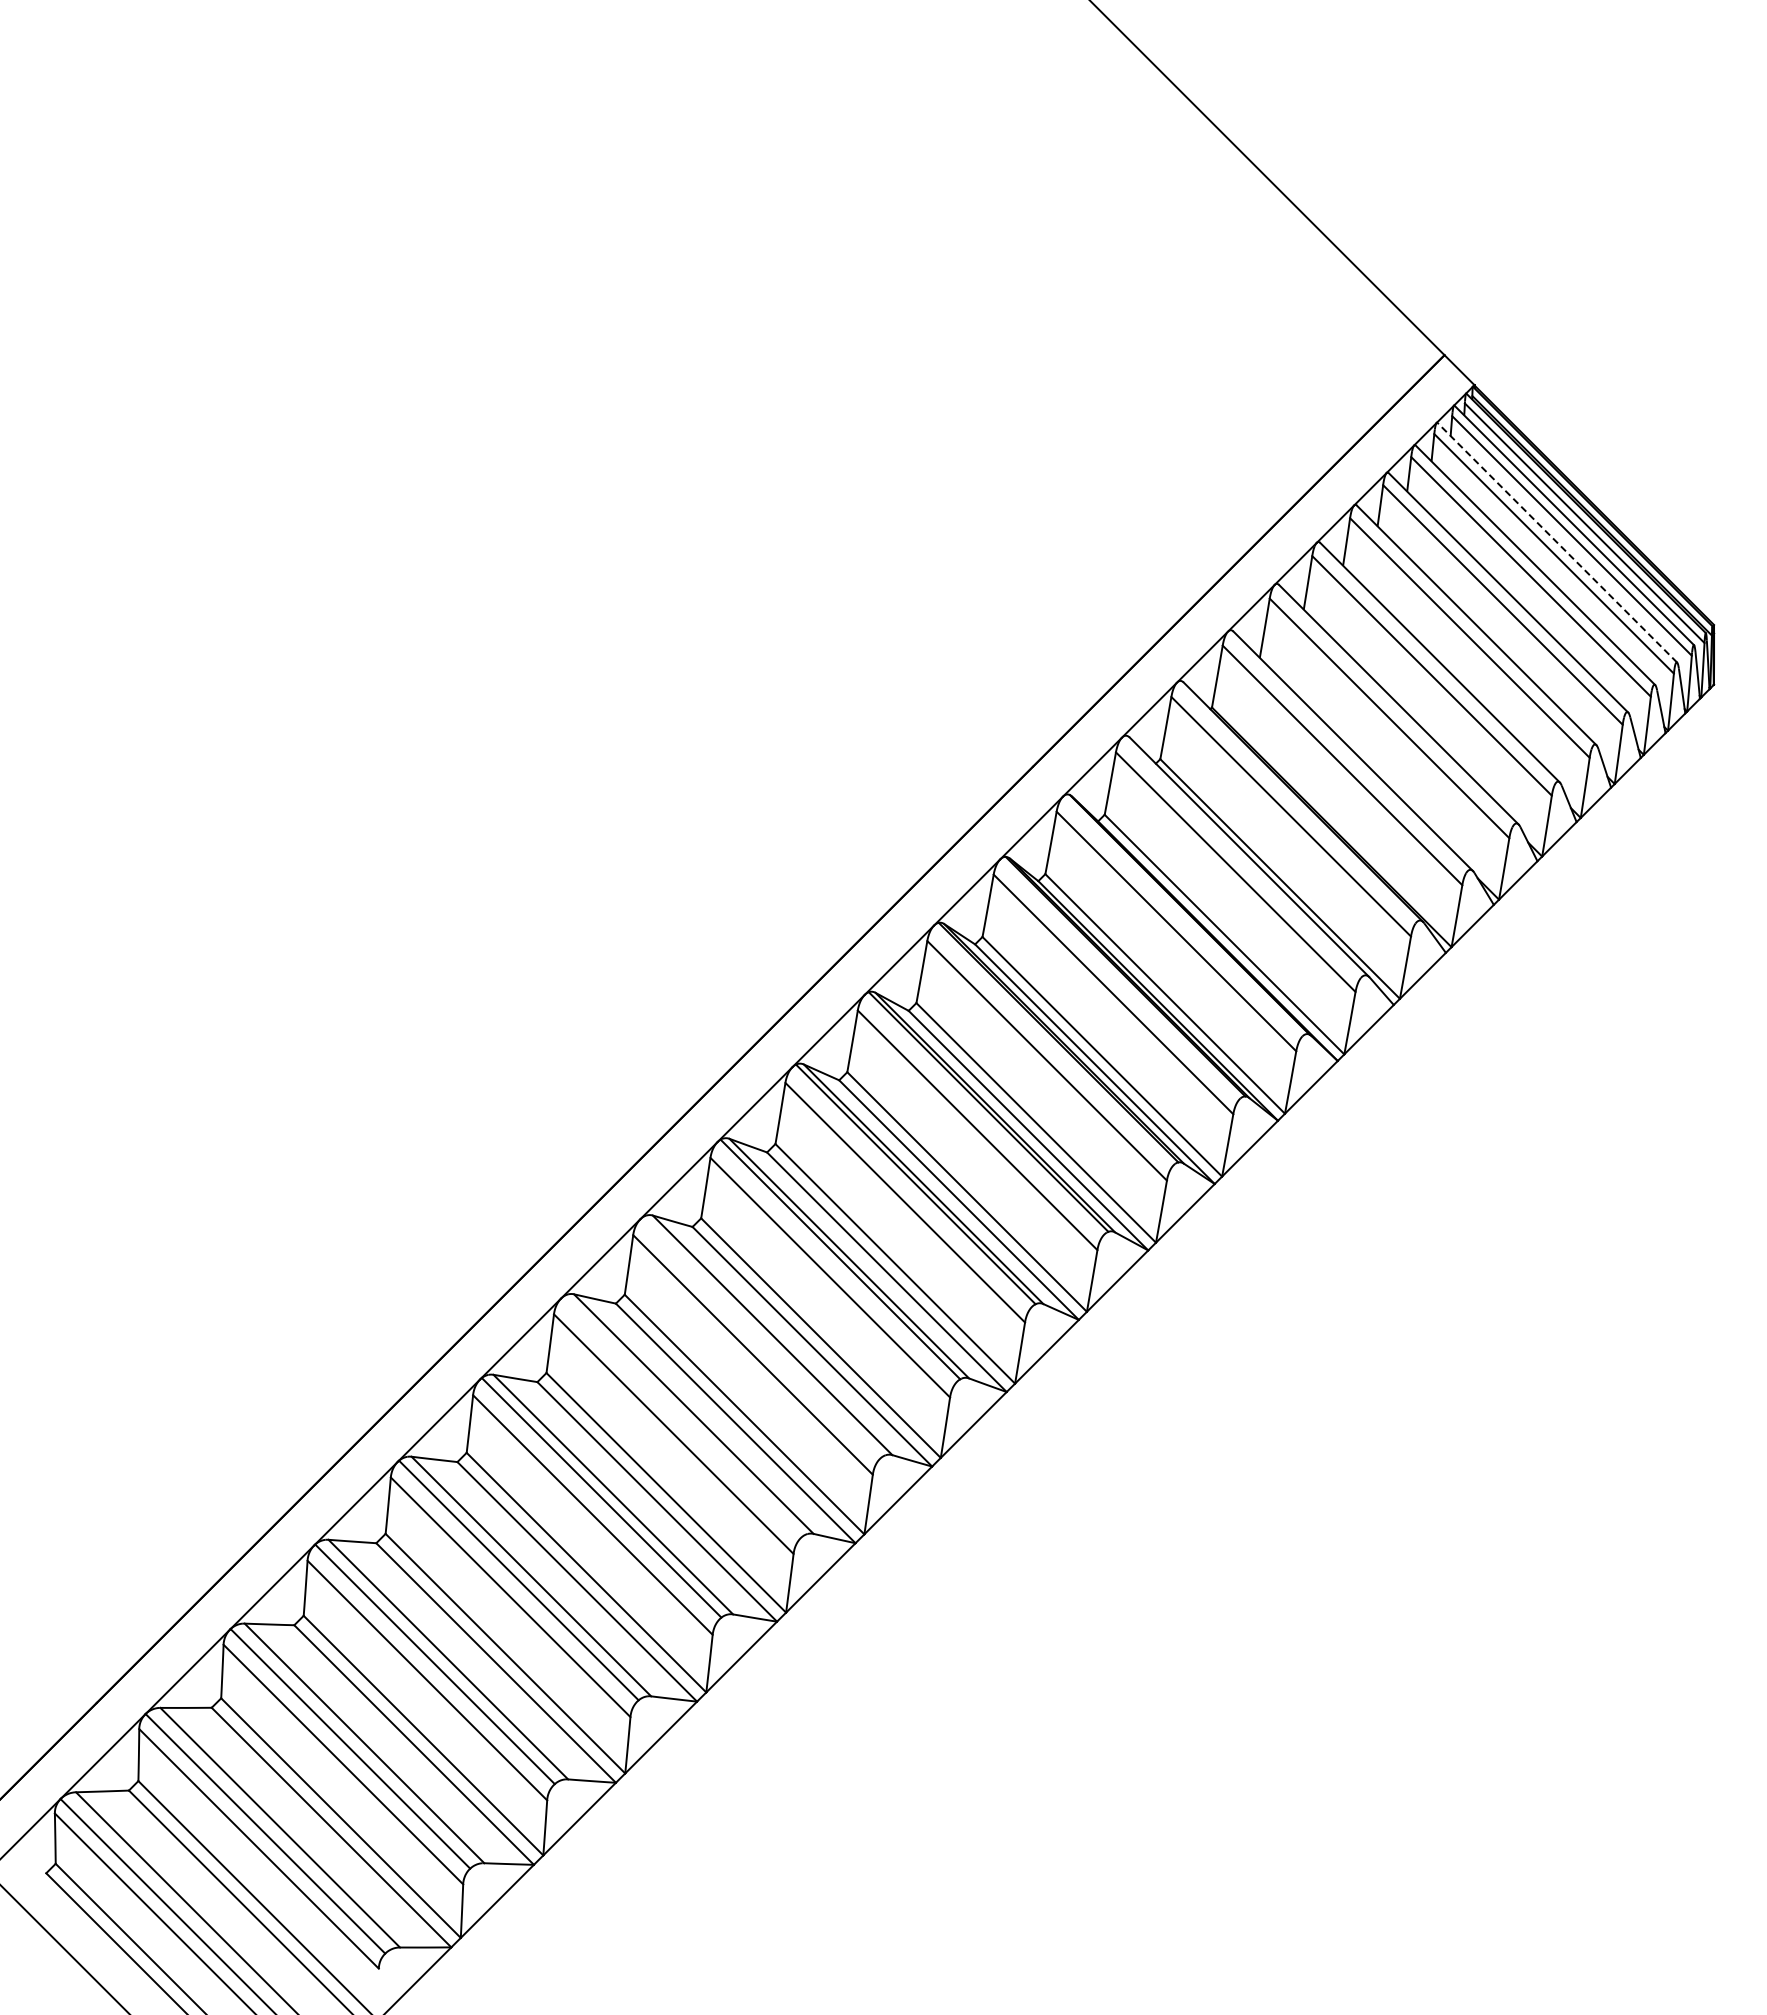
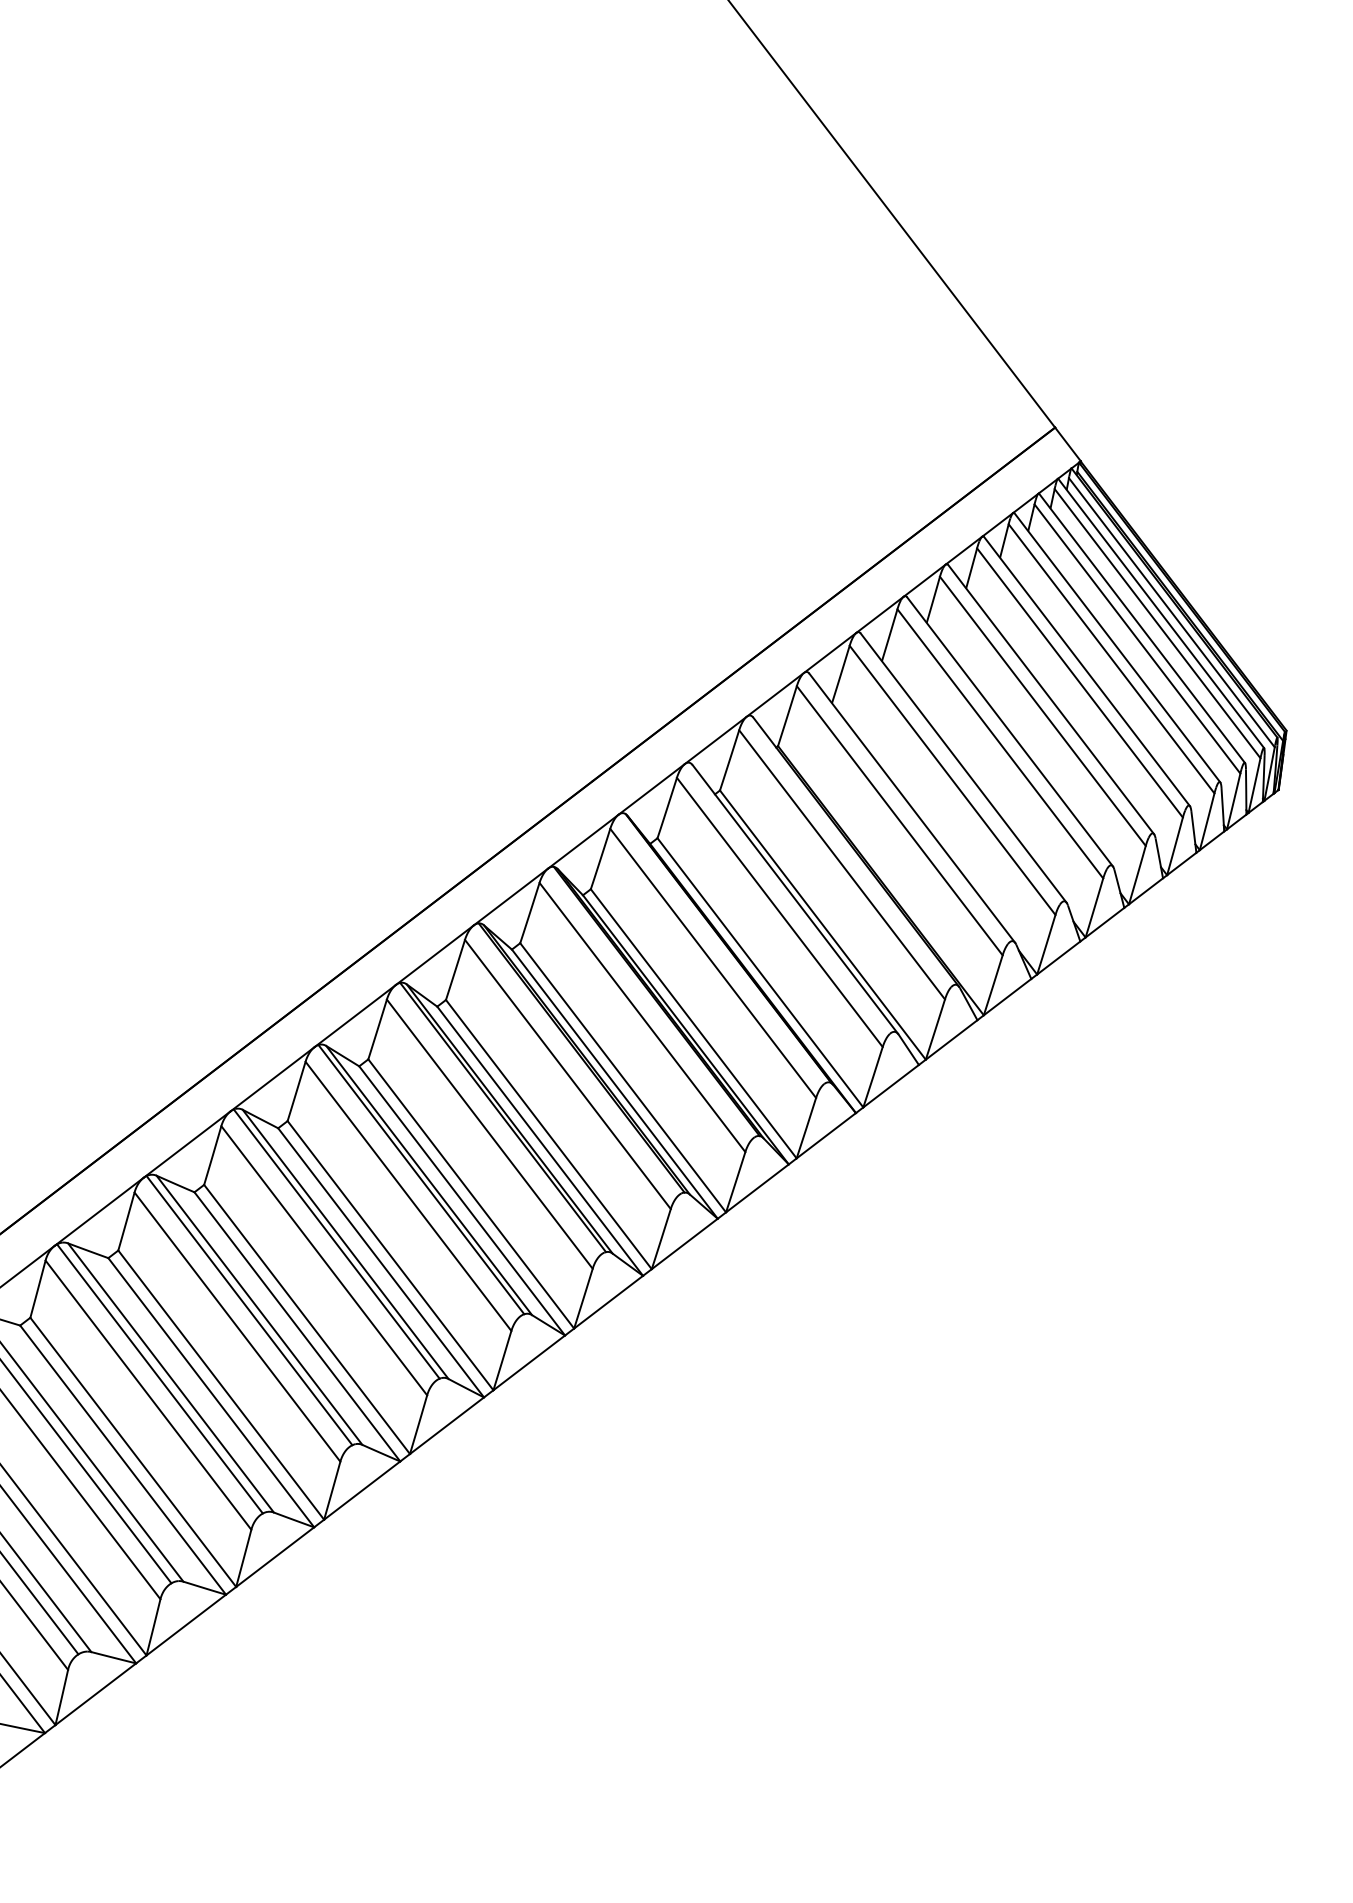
line: (1557, 542) -> (1142, 628), dashed -> solid
line: (762, 1336) -> (249, 1310), added
line: (682, 1416) -> (159, 1378), added

